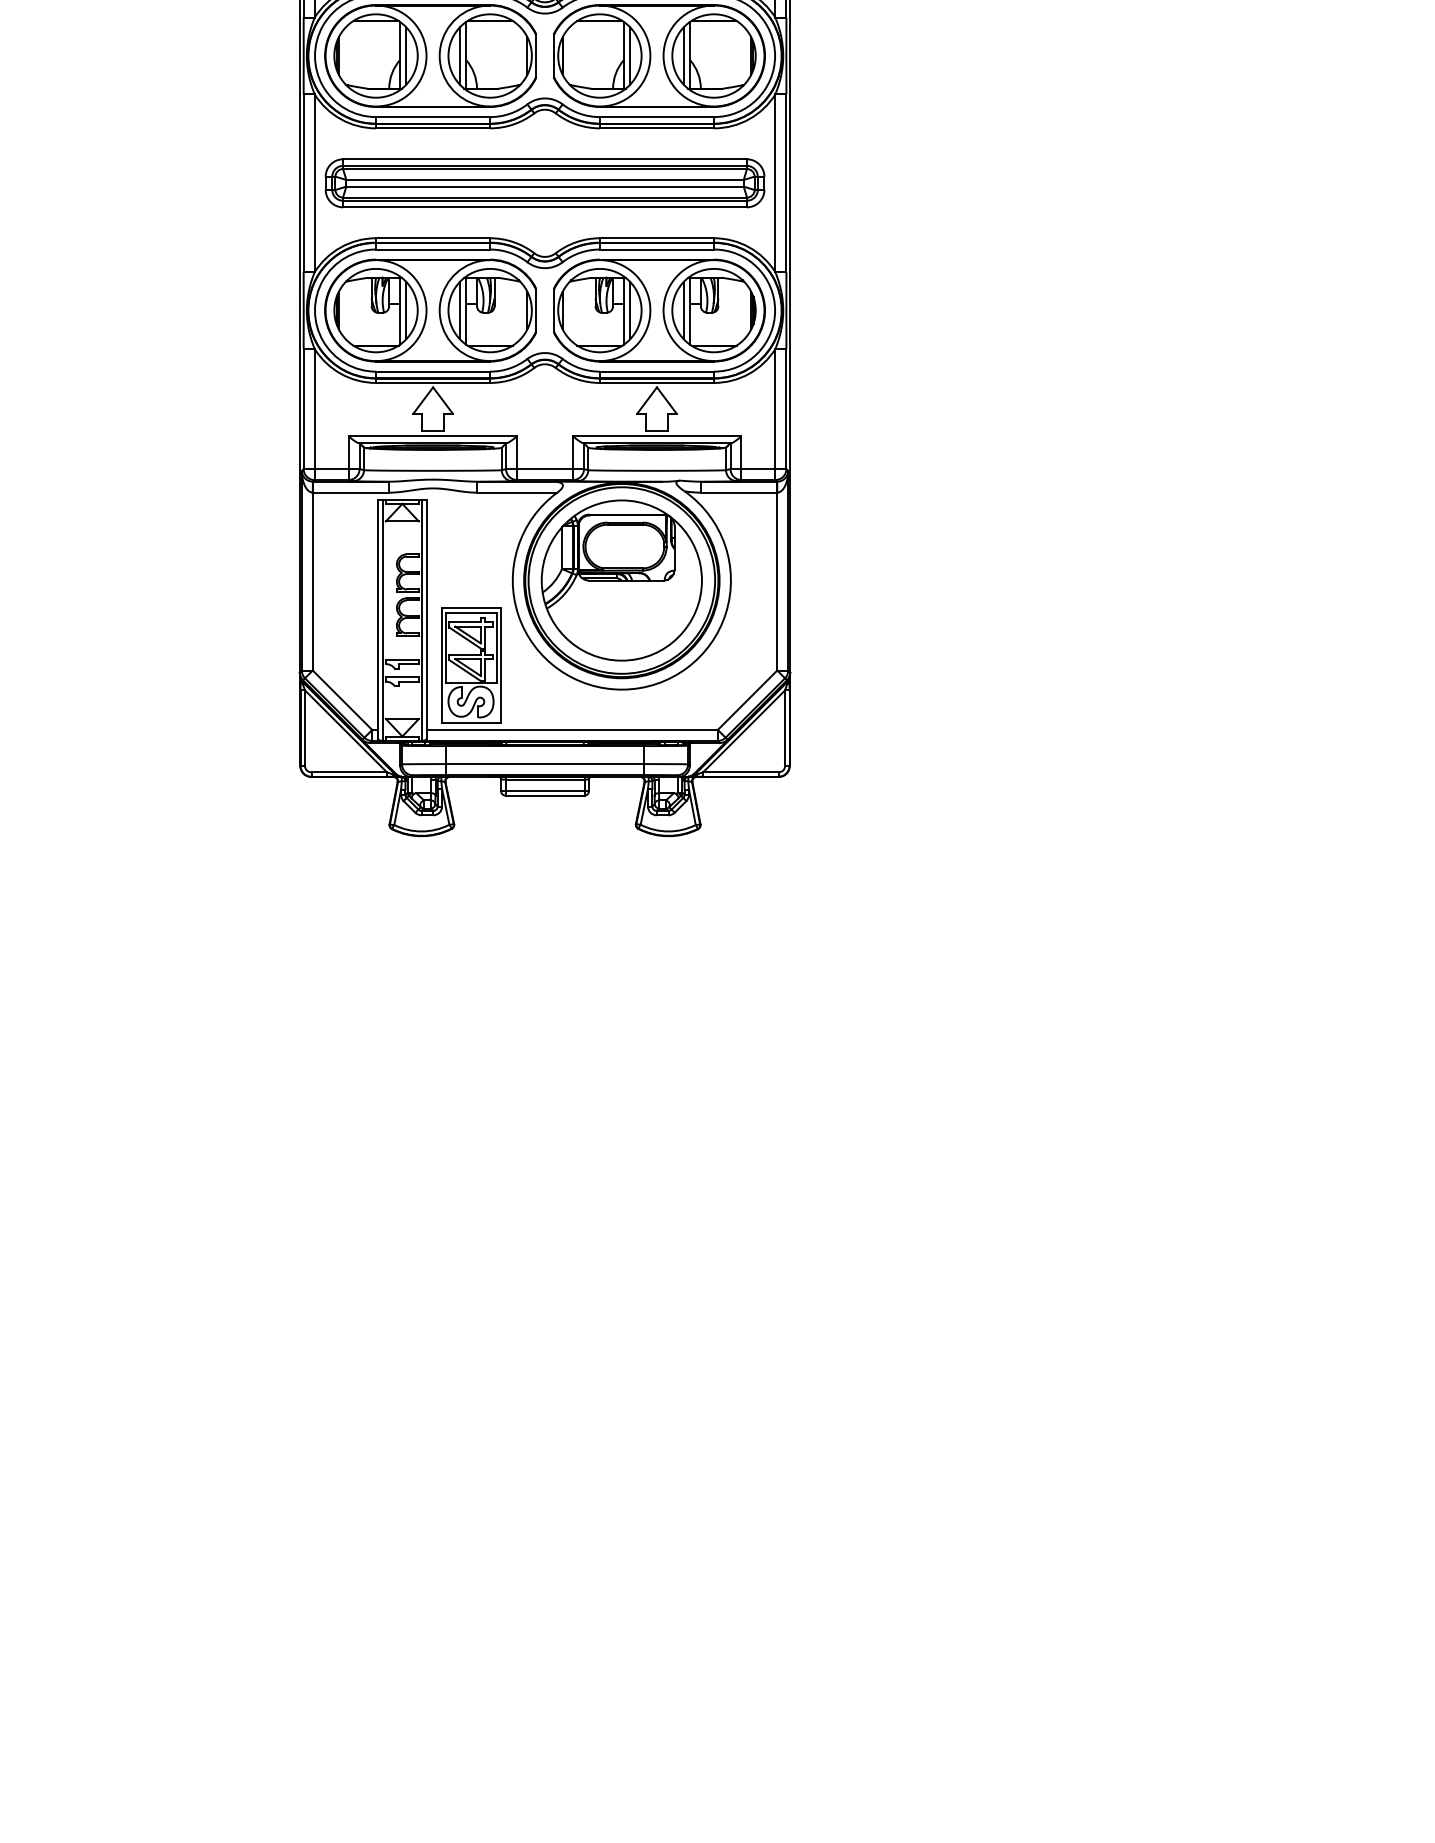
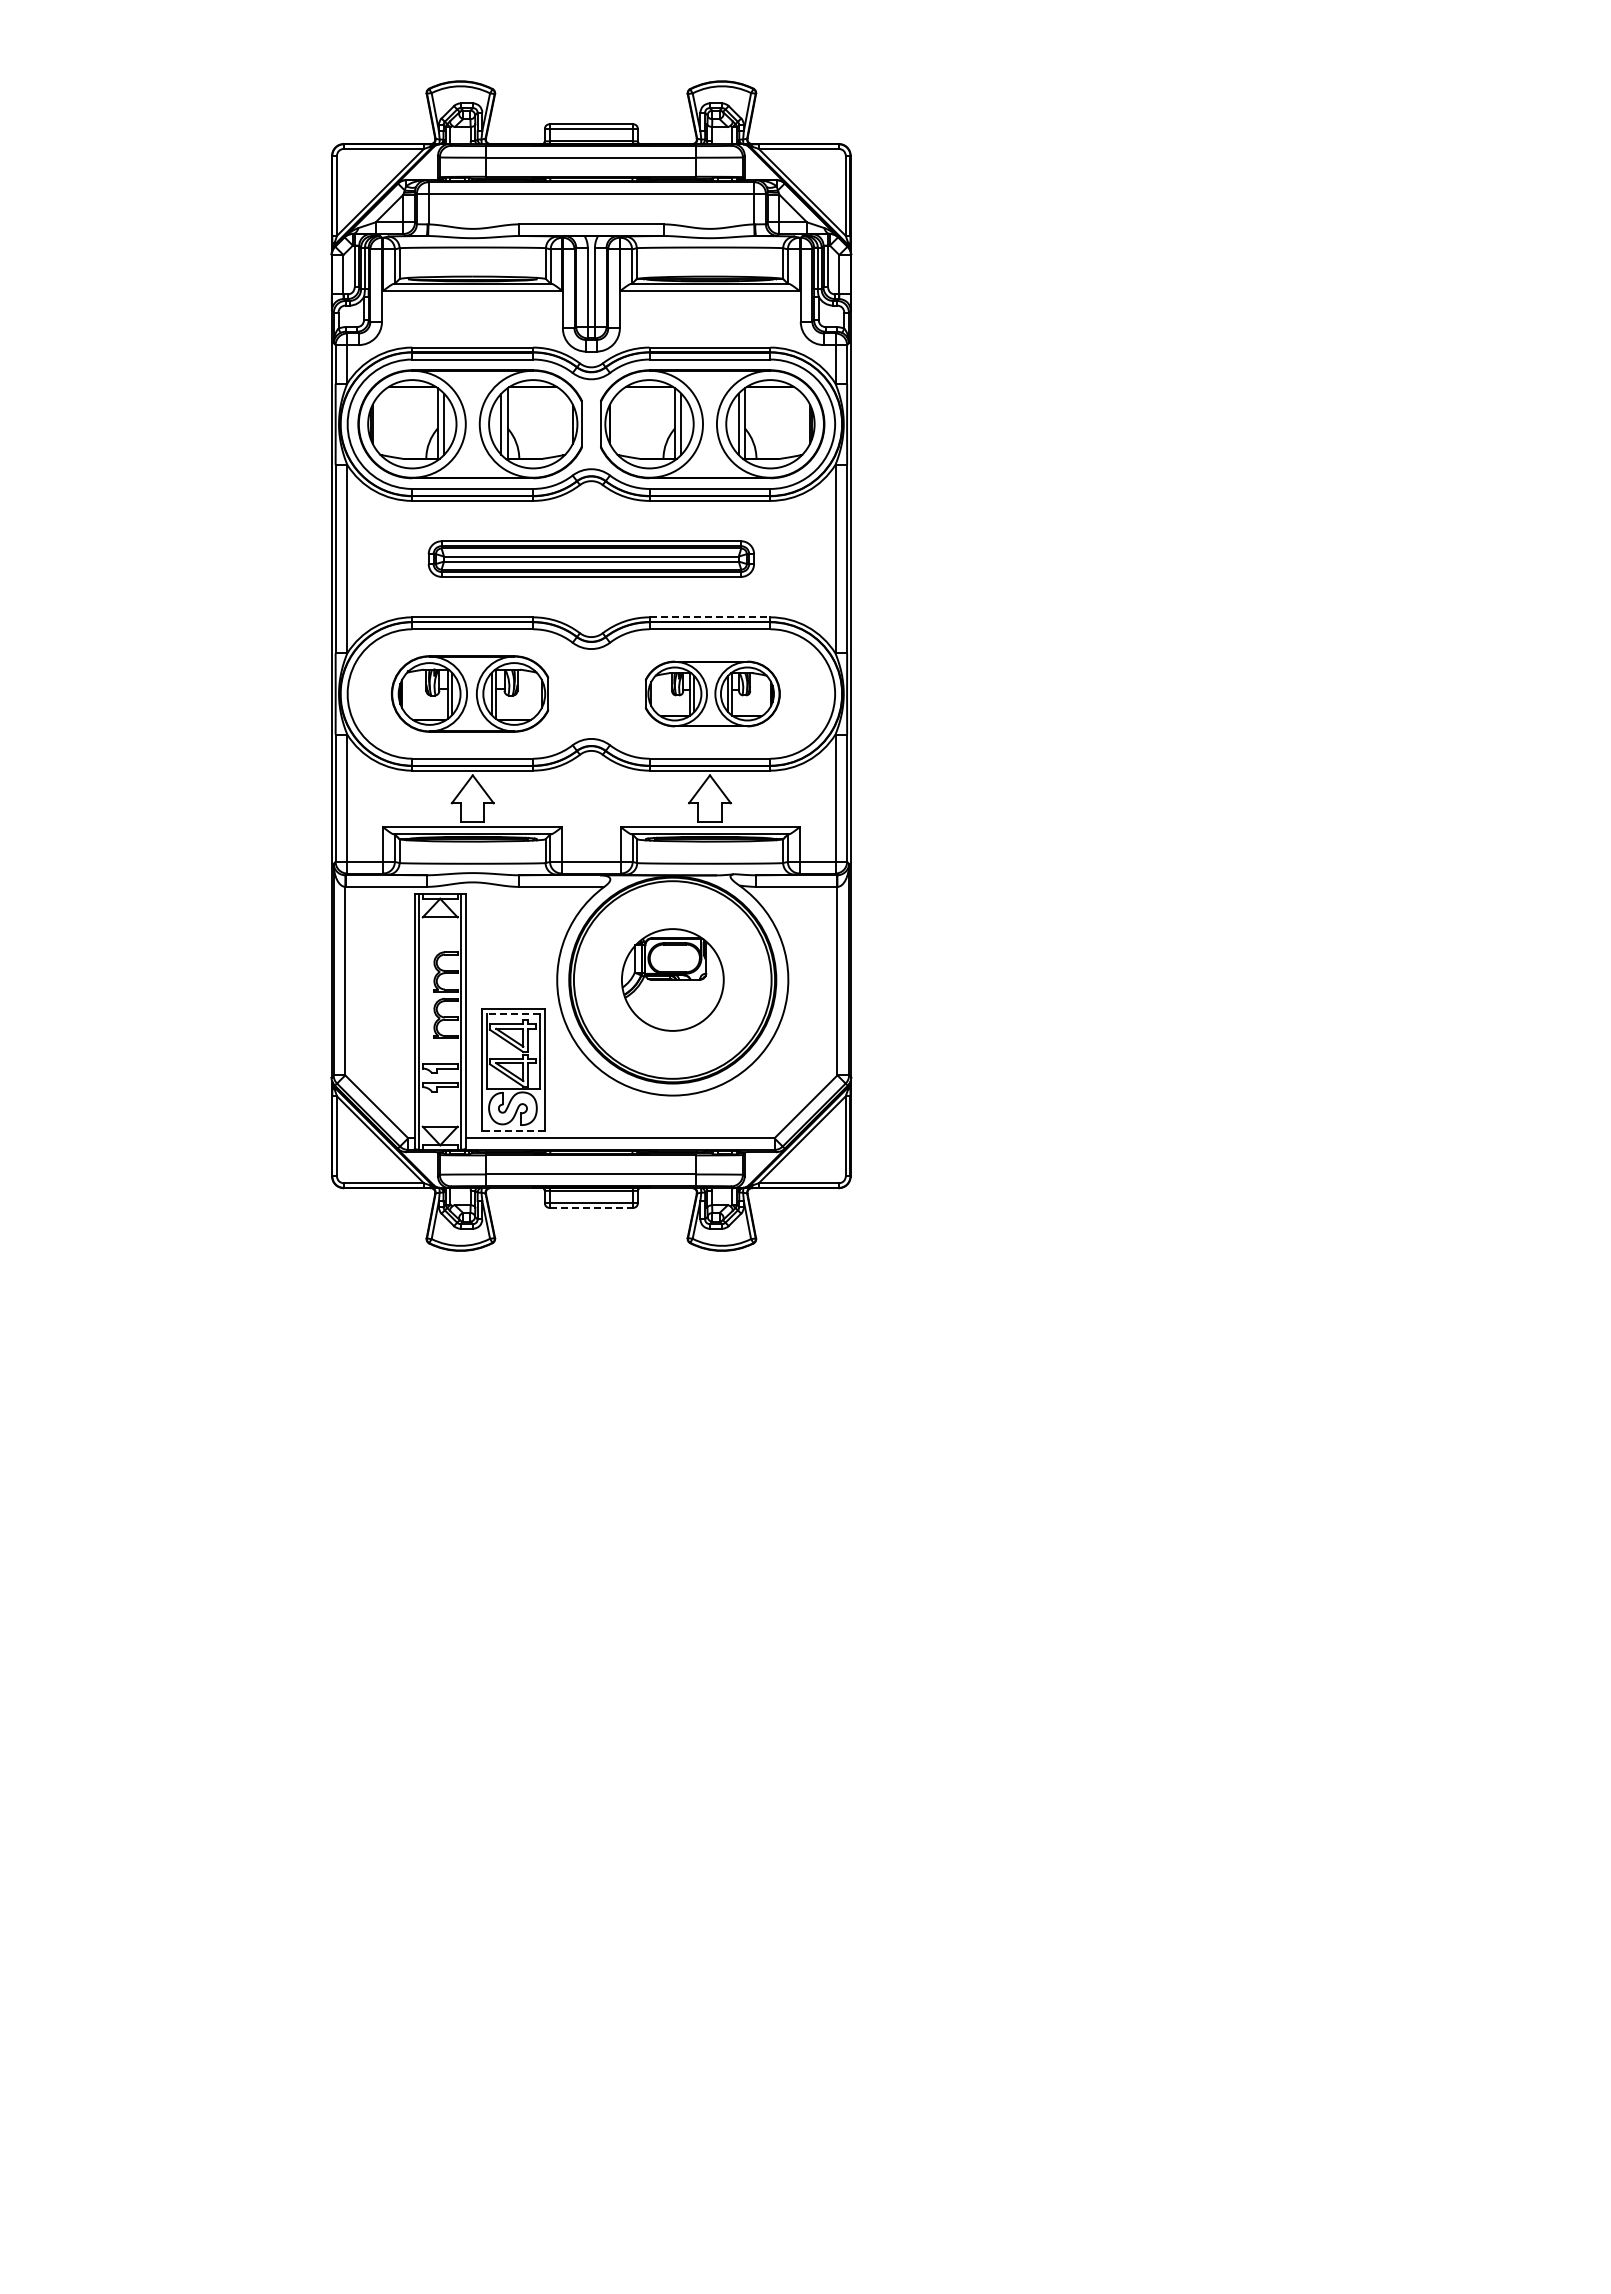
part: (545, 182) -> (591, 558), size x0.7
line: (657, 238) -> (710, 617), solid -> dashed
part: (430, 310) -> (469, 693), size x0.7
part: (659, 310) -> (712, 693), size x0.6
part: (621, 580) -> (672, 979), size x0.6
line: (471, 613) -> (513, 1014), solid -> dashed
line: (470, 723) -> (512, 1131), solid -> dashed
line: (545, 795) -> (591, 1207), solid -> dashed

